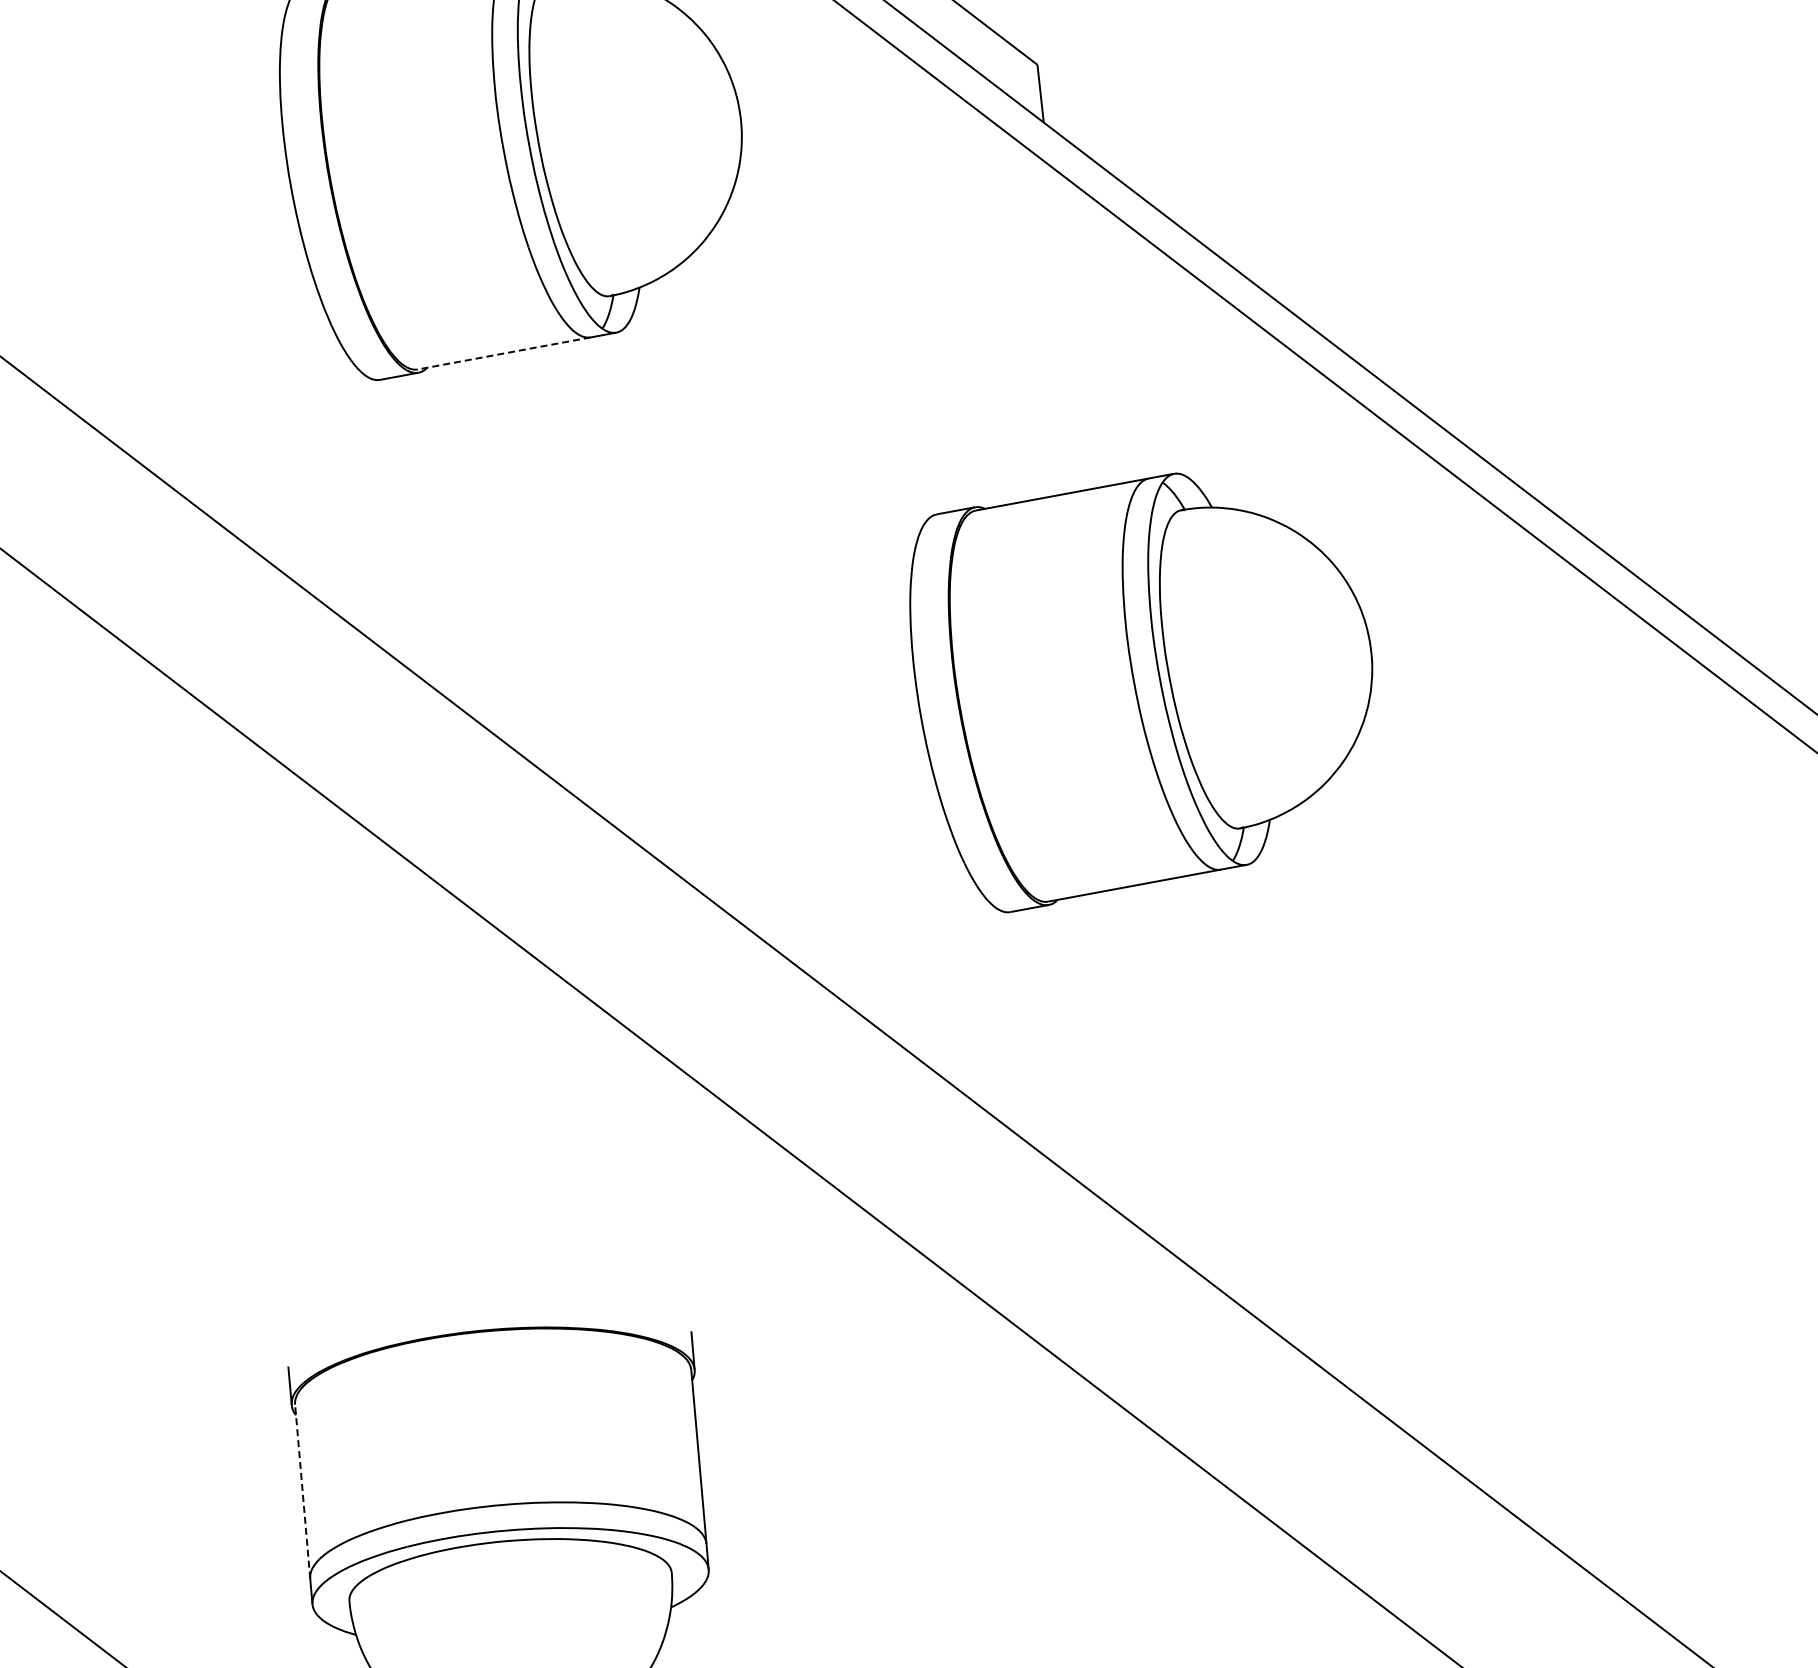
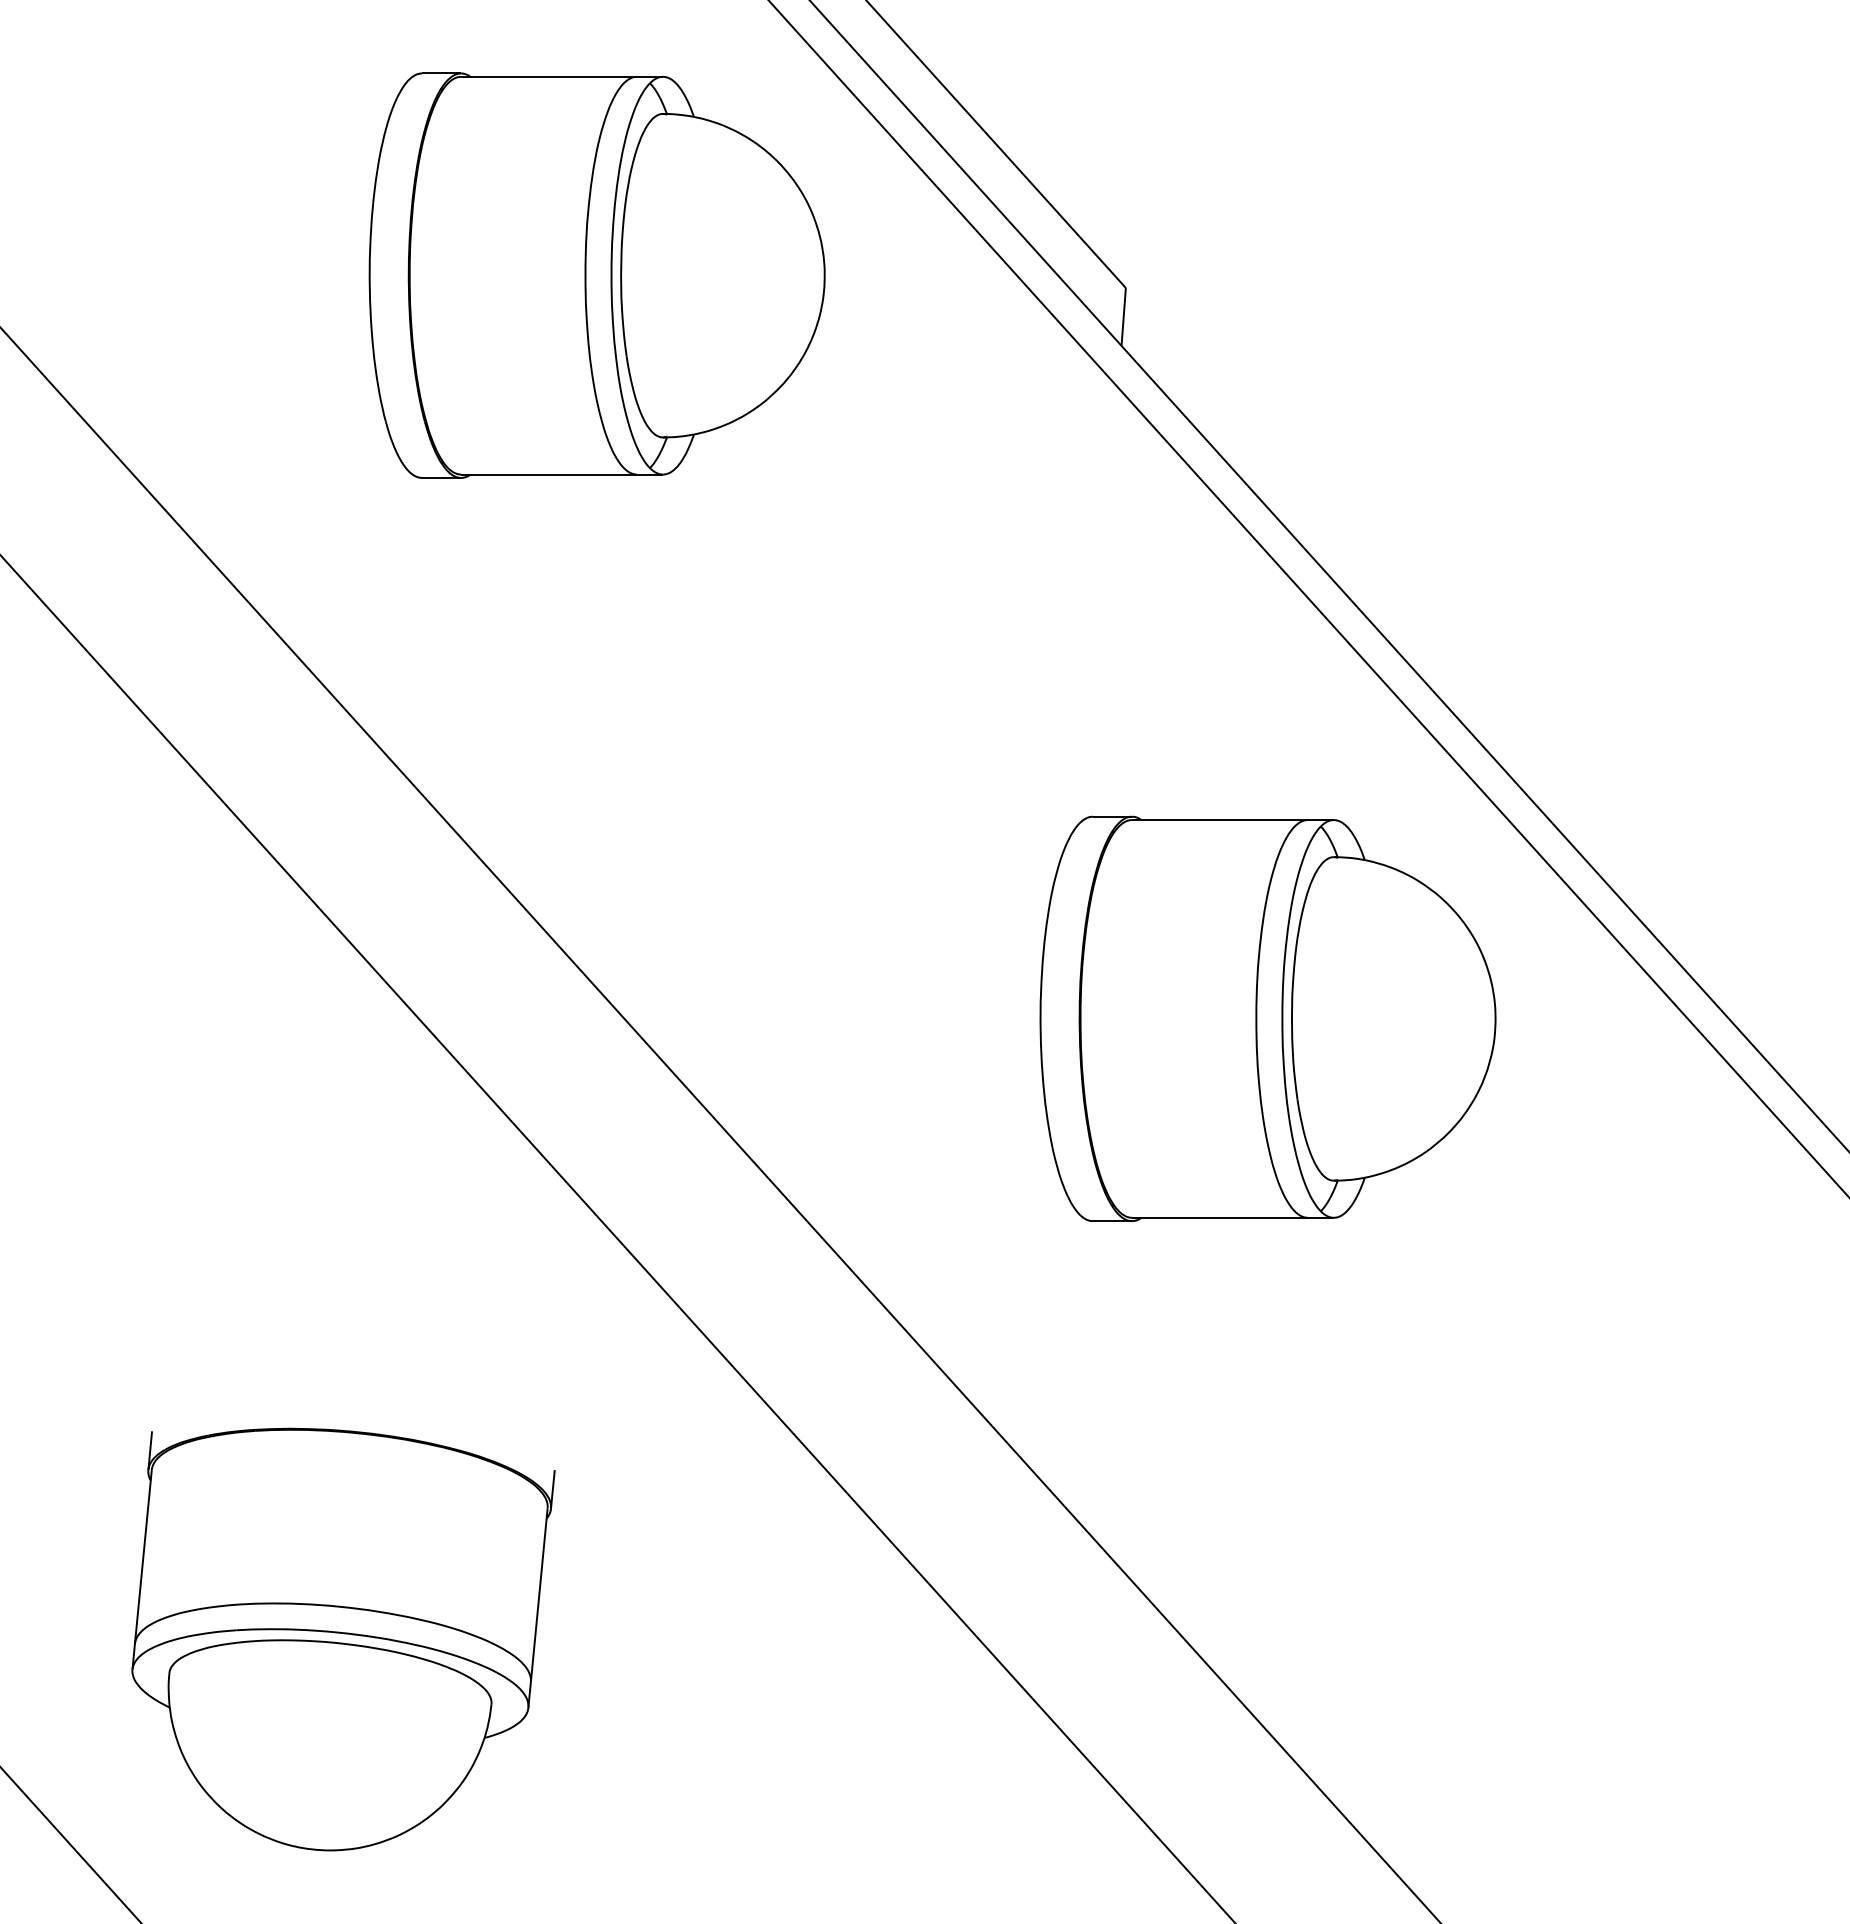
line: (503, 353) -> (548, 474), dashed -> solid
part: (1145, 681) -> (1267, 1018), moved
line: (302, 1491) -> (143, 1556), dashed -> solid

